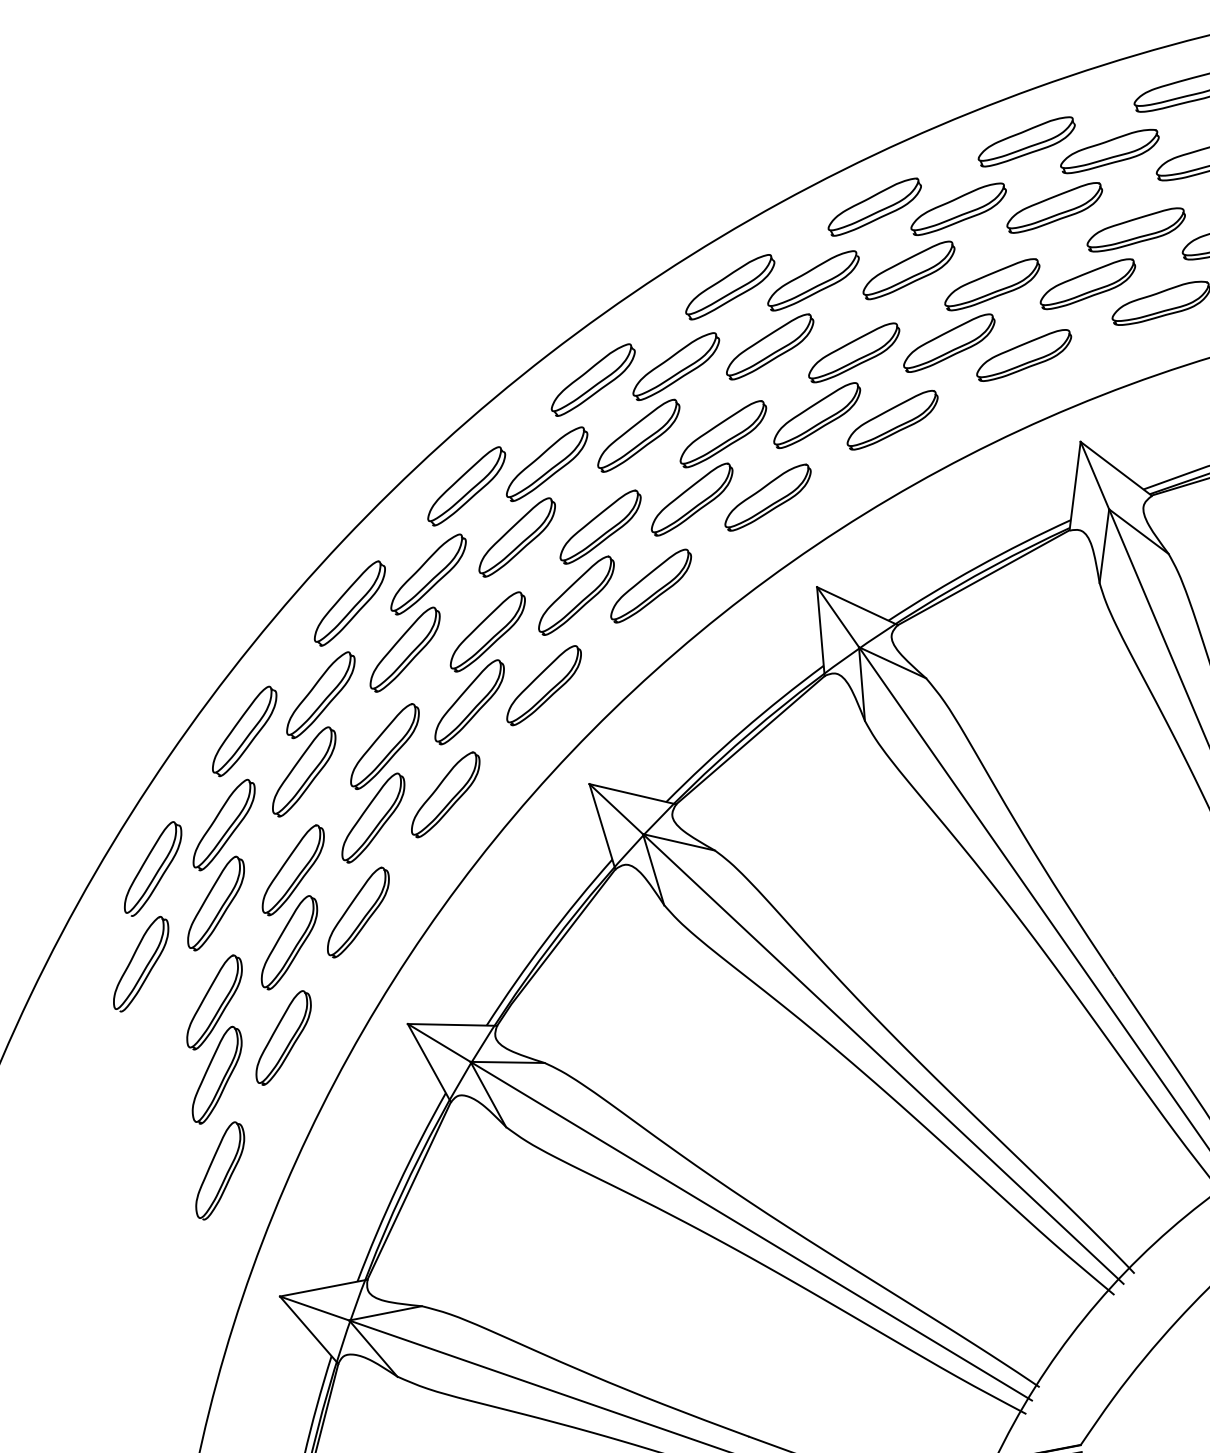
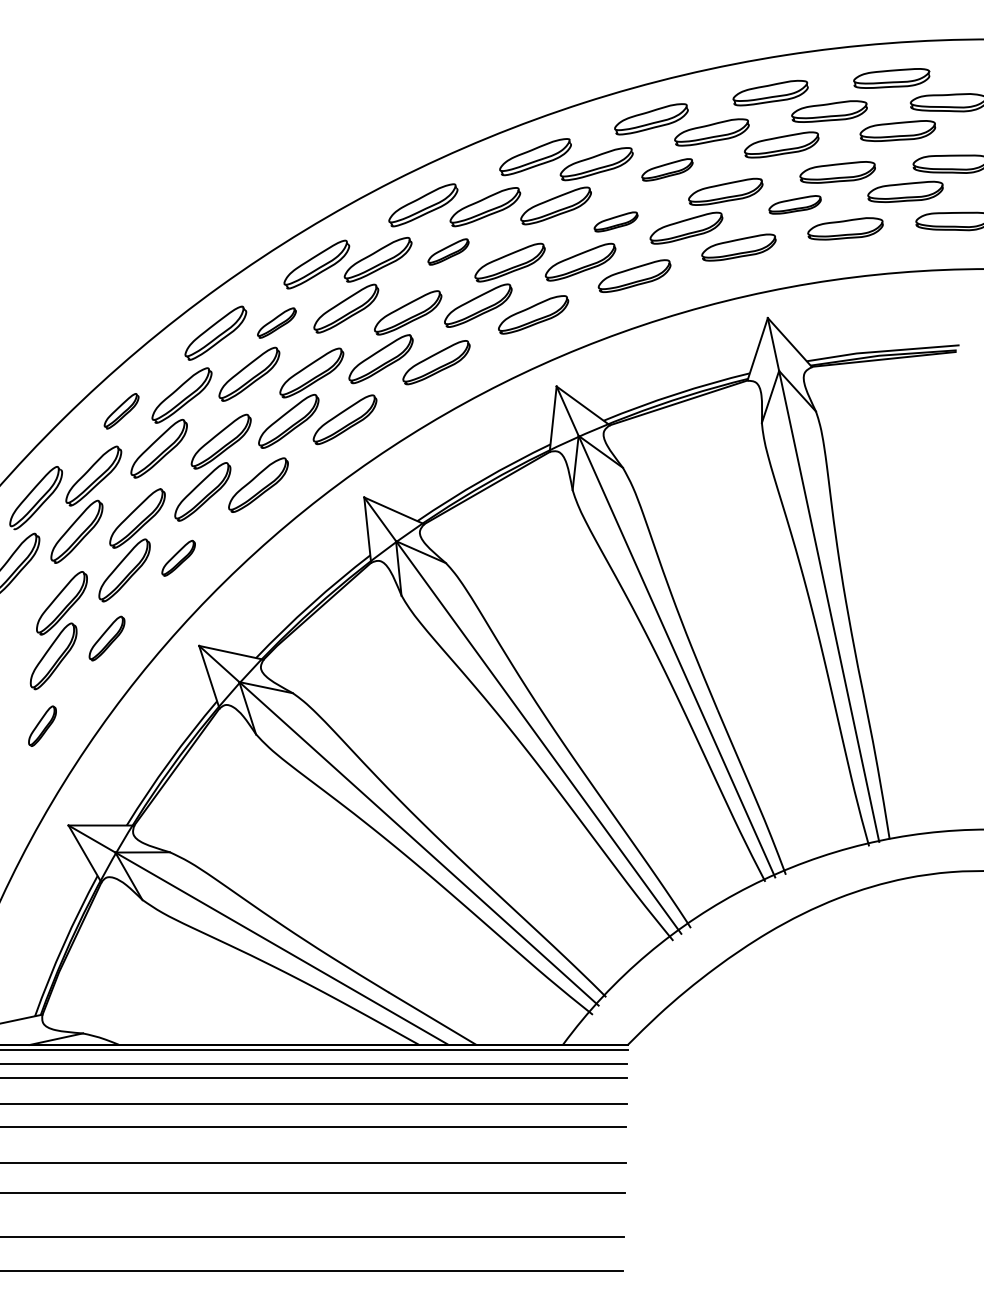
part: (908, 269) -> (667, 169), size x0.7
part: (1086, 283) -> (794, 204), size x0.7
part: (853, 352) -> (615, 221), size x0.6
part: (638, 435) -> (448, 251), size x0.6
part: (427, 573) -> (276, 322), size x0.6
part: (244, 731) -> (121, 411), size x0.6
part: (357, 912) -> (178, 558), size x0.6
part: (282, 1037) -> (106, 638), size x0.7
part: (219, 1171) -> (42, 726), size x0.6

